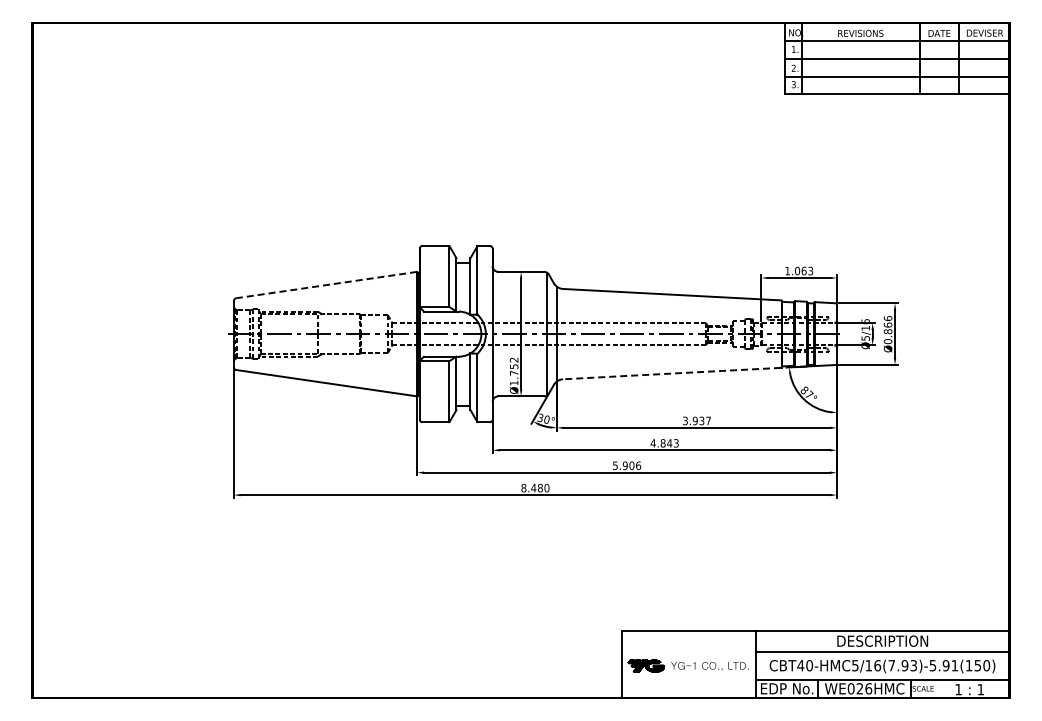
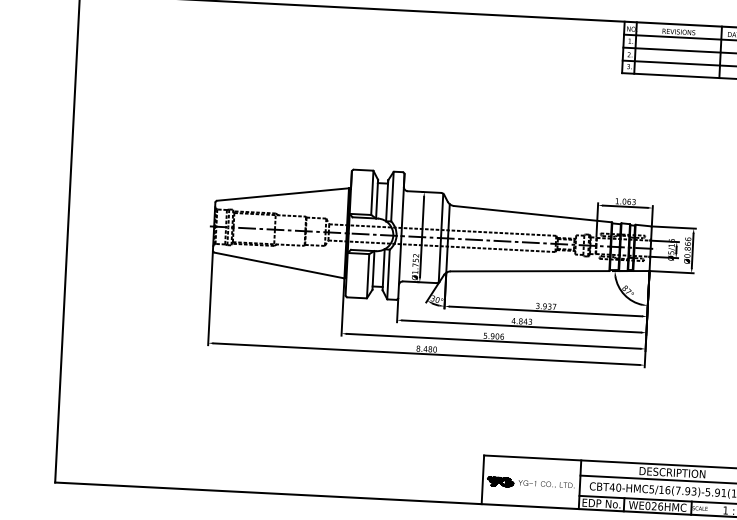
line: (326, 285) -> (282, 194), dashed -> solid
line: (671, 373) -> (529, 271), dashed -> solid

